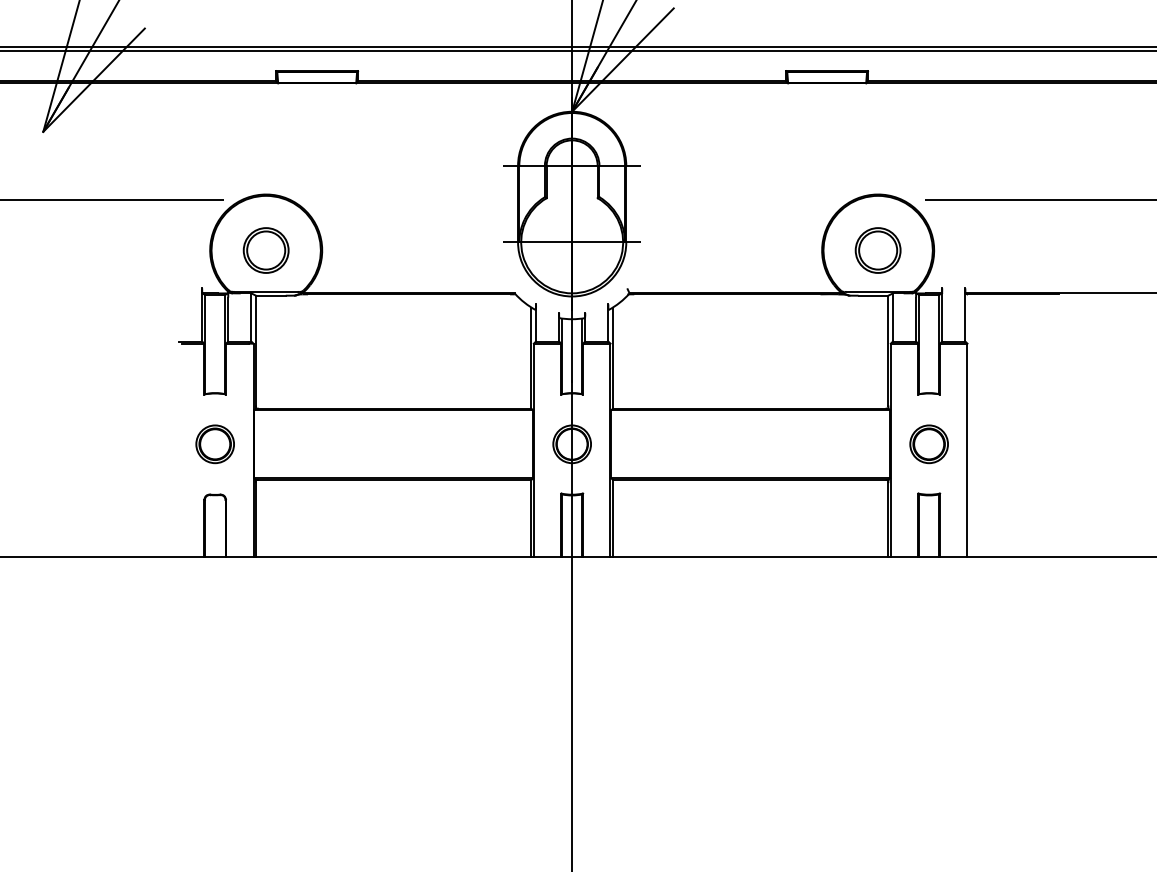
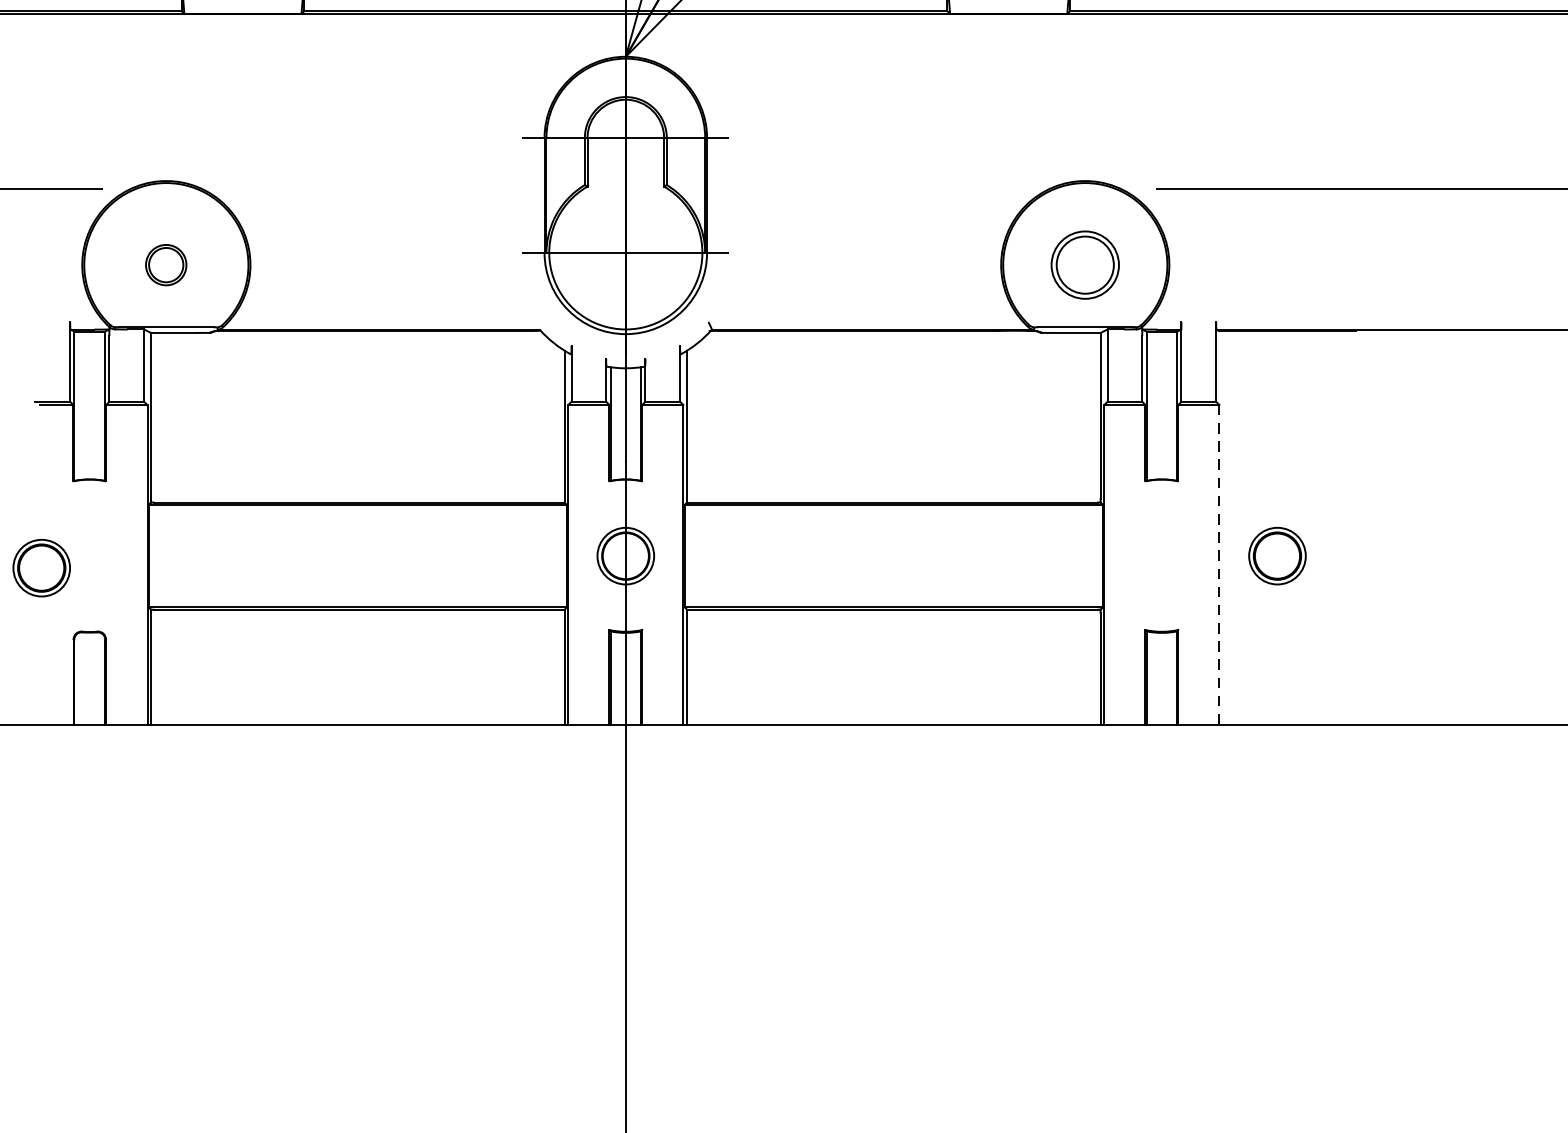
part: (265, 250) -> (165, 265), size x0.6
part: (214, 444) -> (40, 568), moved
part: (928, 444) -> (1276, 556), moved
line: (967, 450) -> (1219, 565), solid -> dashed

